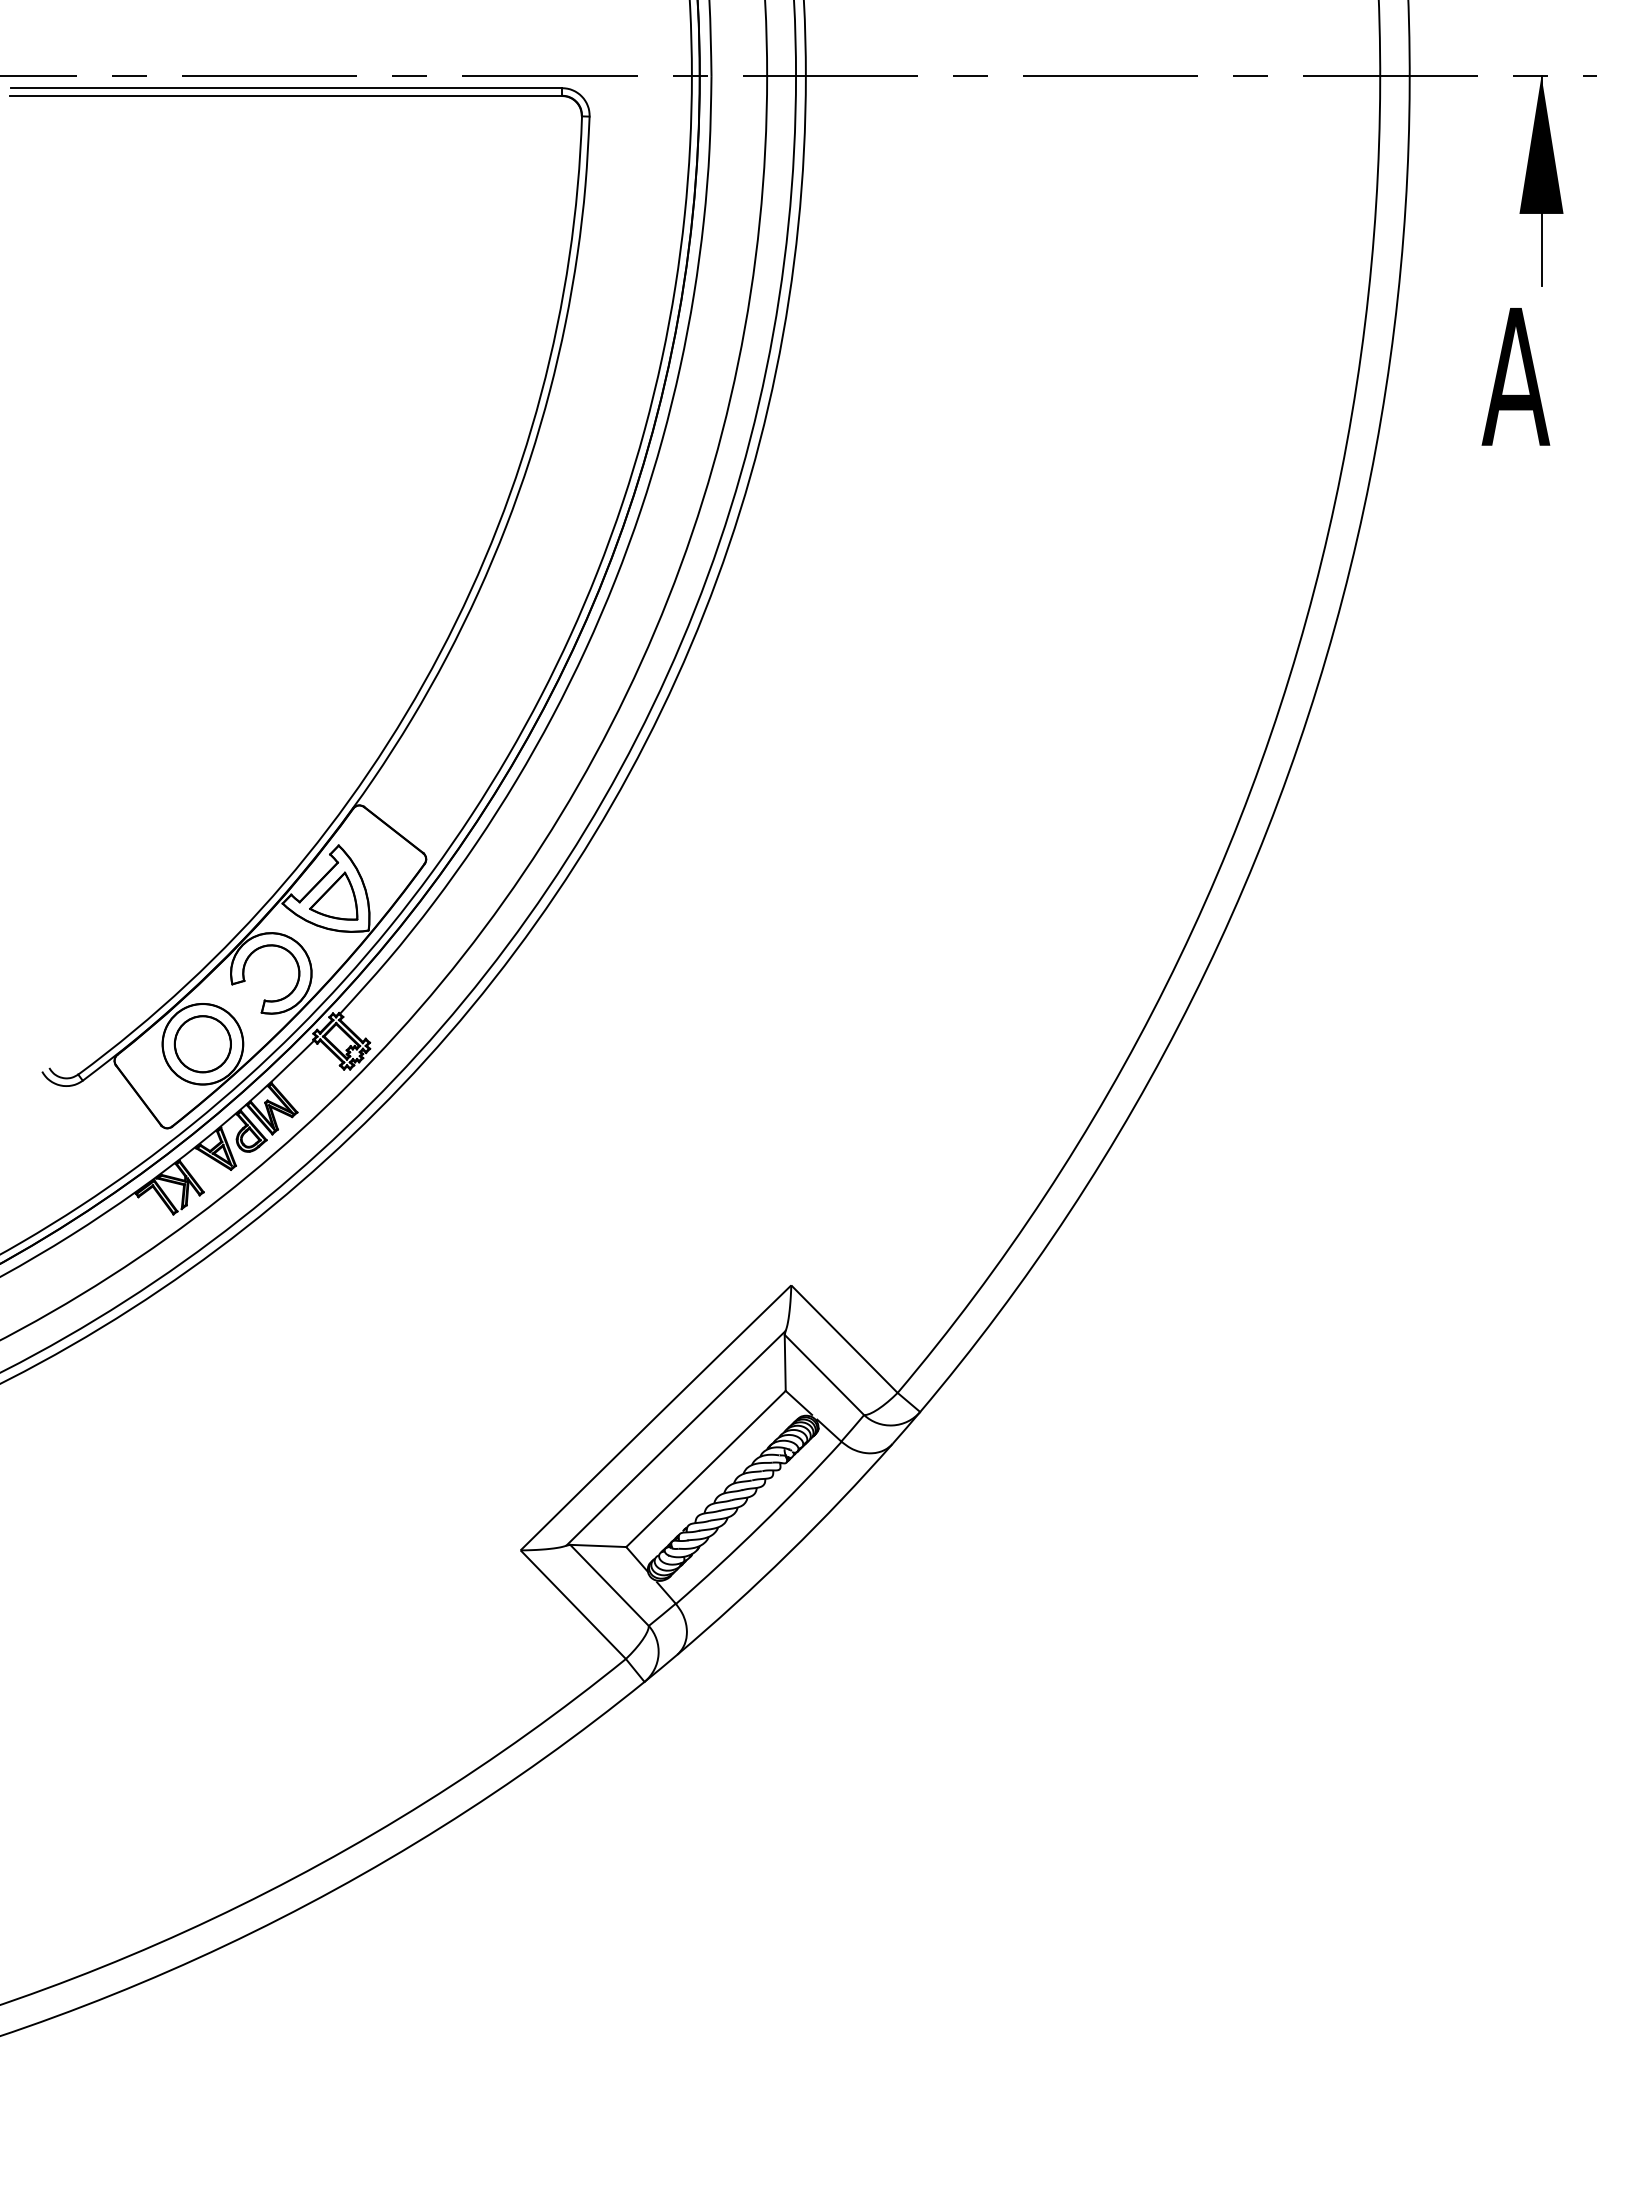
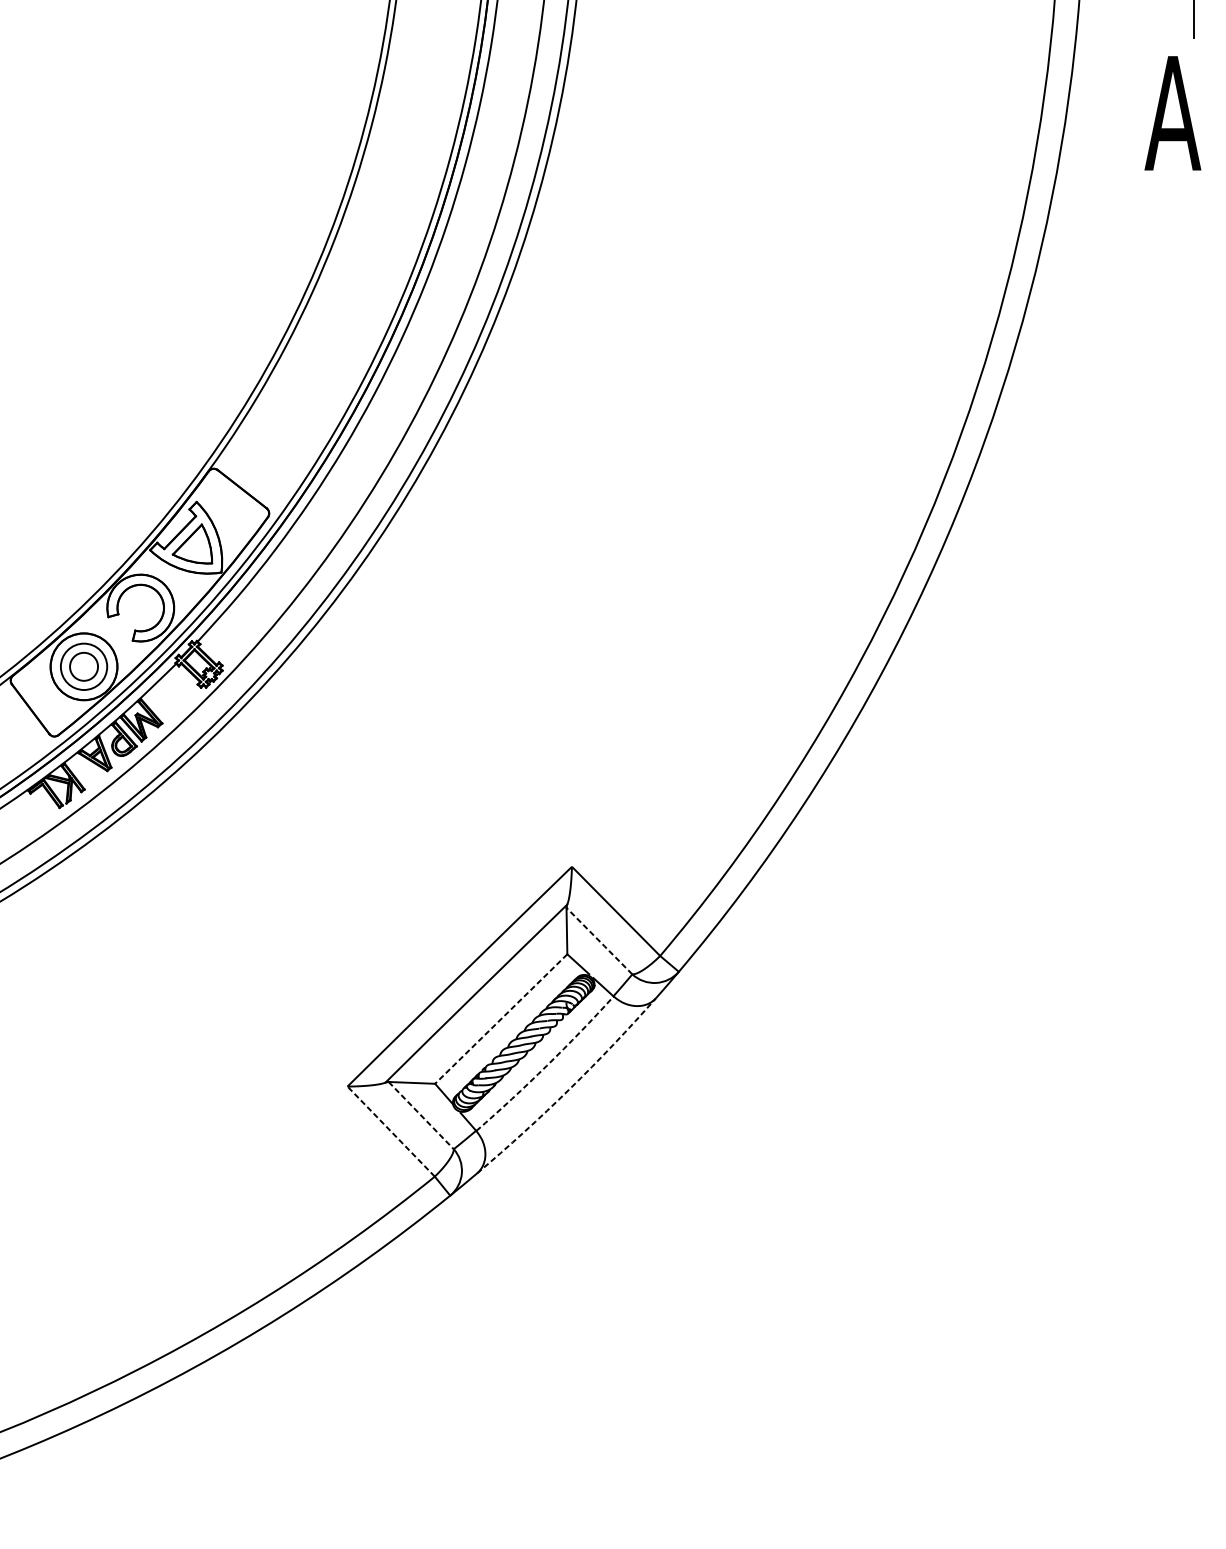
circle: (202, 1044) -> (83, 667), size x0.6
line: (824, 1375) -> (599, 941), solid -> dashed
line: (706, 1468) -> (501, 1018), solid -> dashed
arc: (761, 1525) -> (547, 1065), solid -> dashed
arc: (788, 1553) -> (569, 1089), solid -> dashed
line: (609, 1585) -> (421, 1115), solid -> dashed
line: (572, 1604) -> (390, 1131), solid -> dashed

